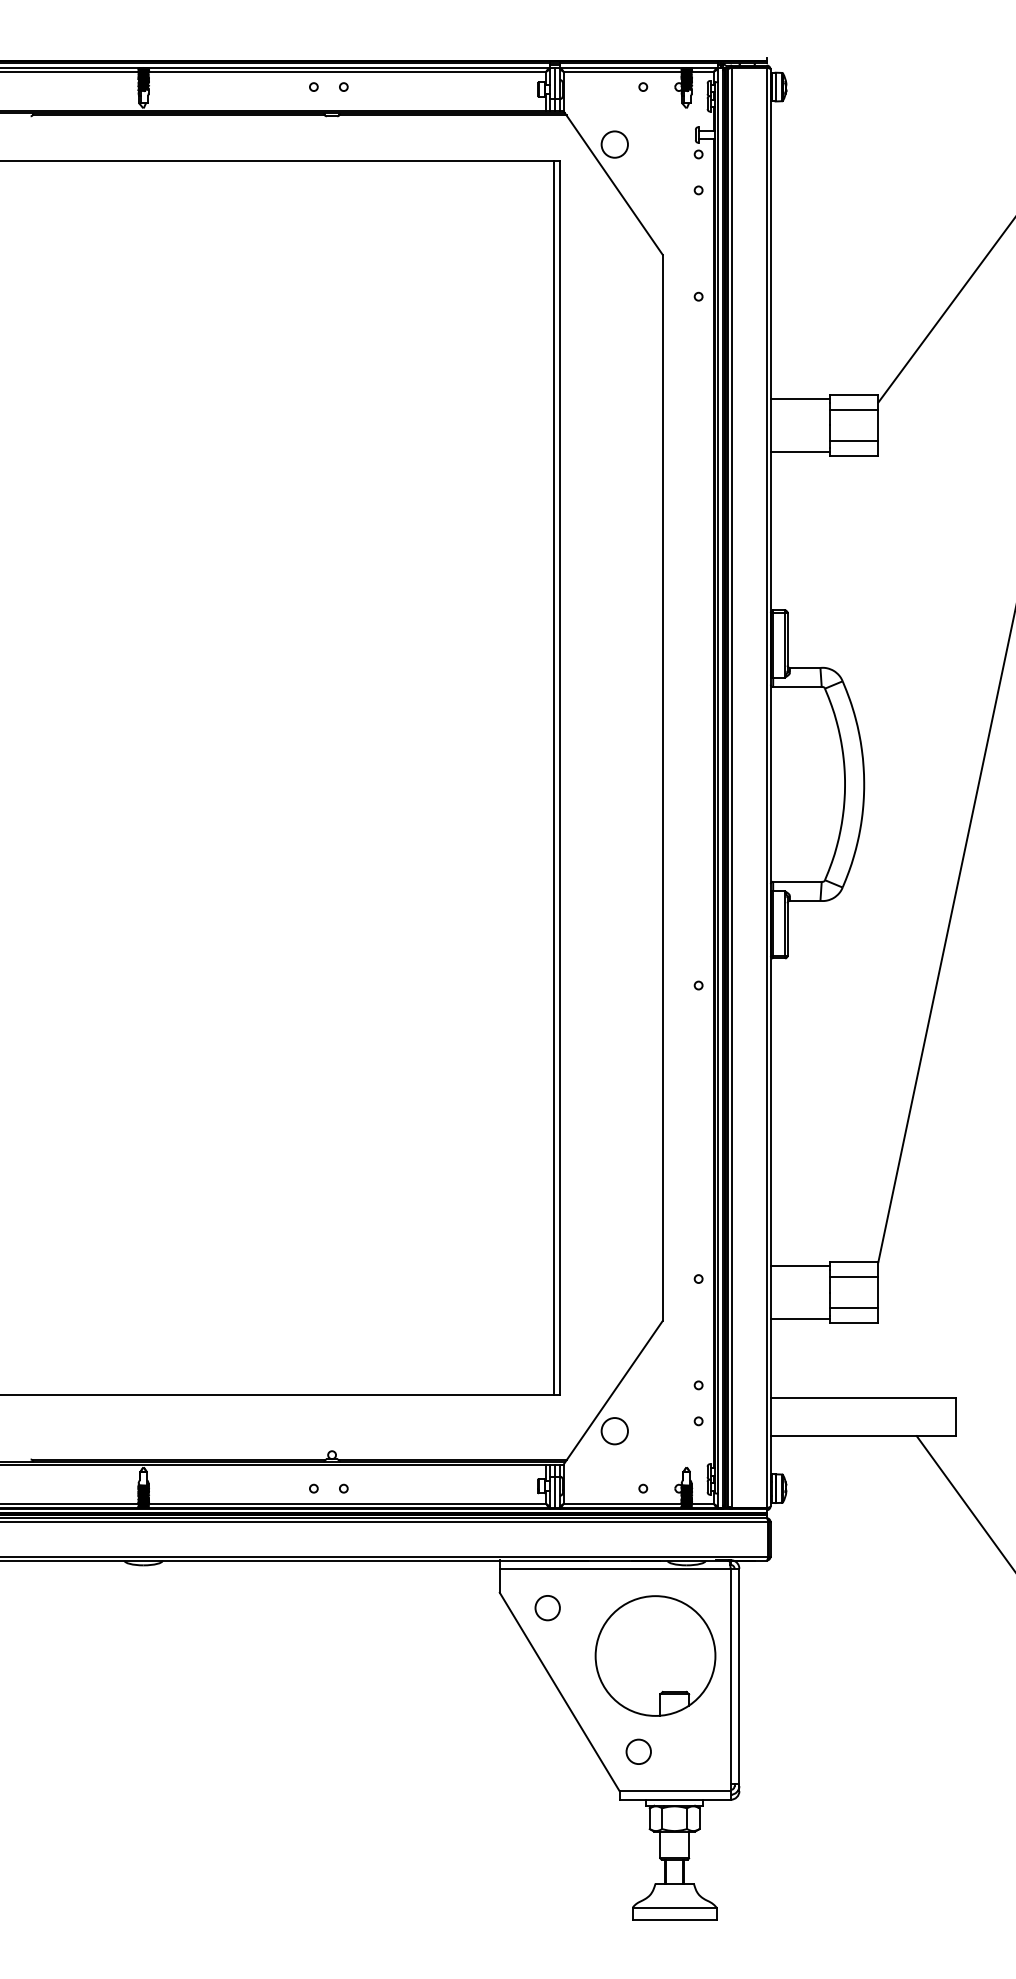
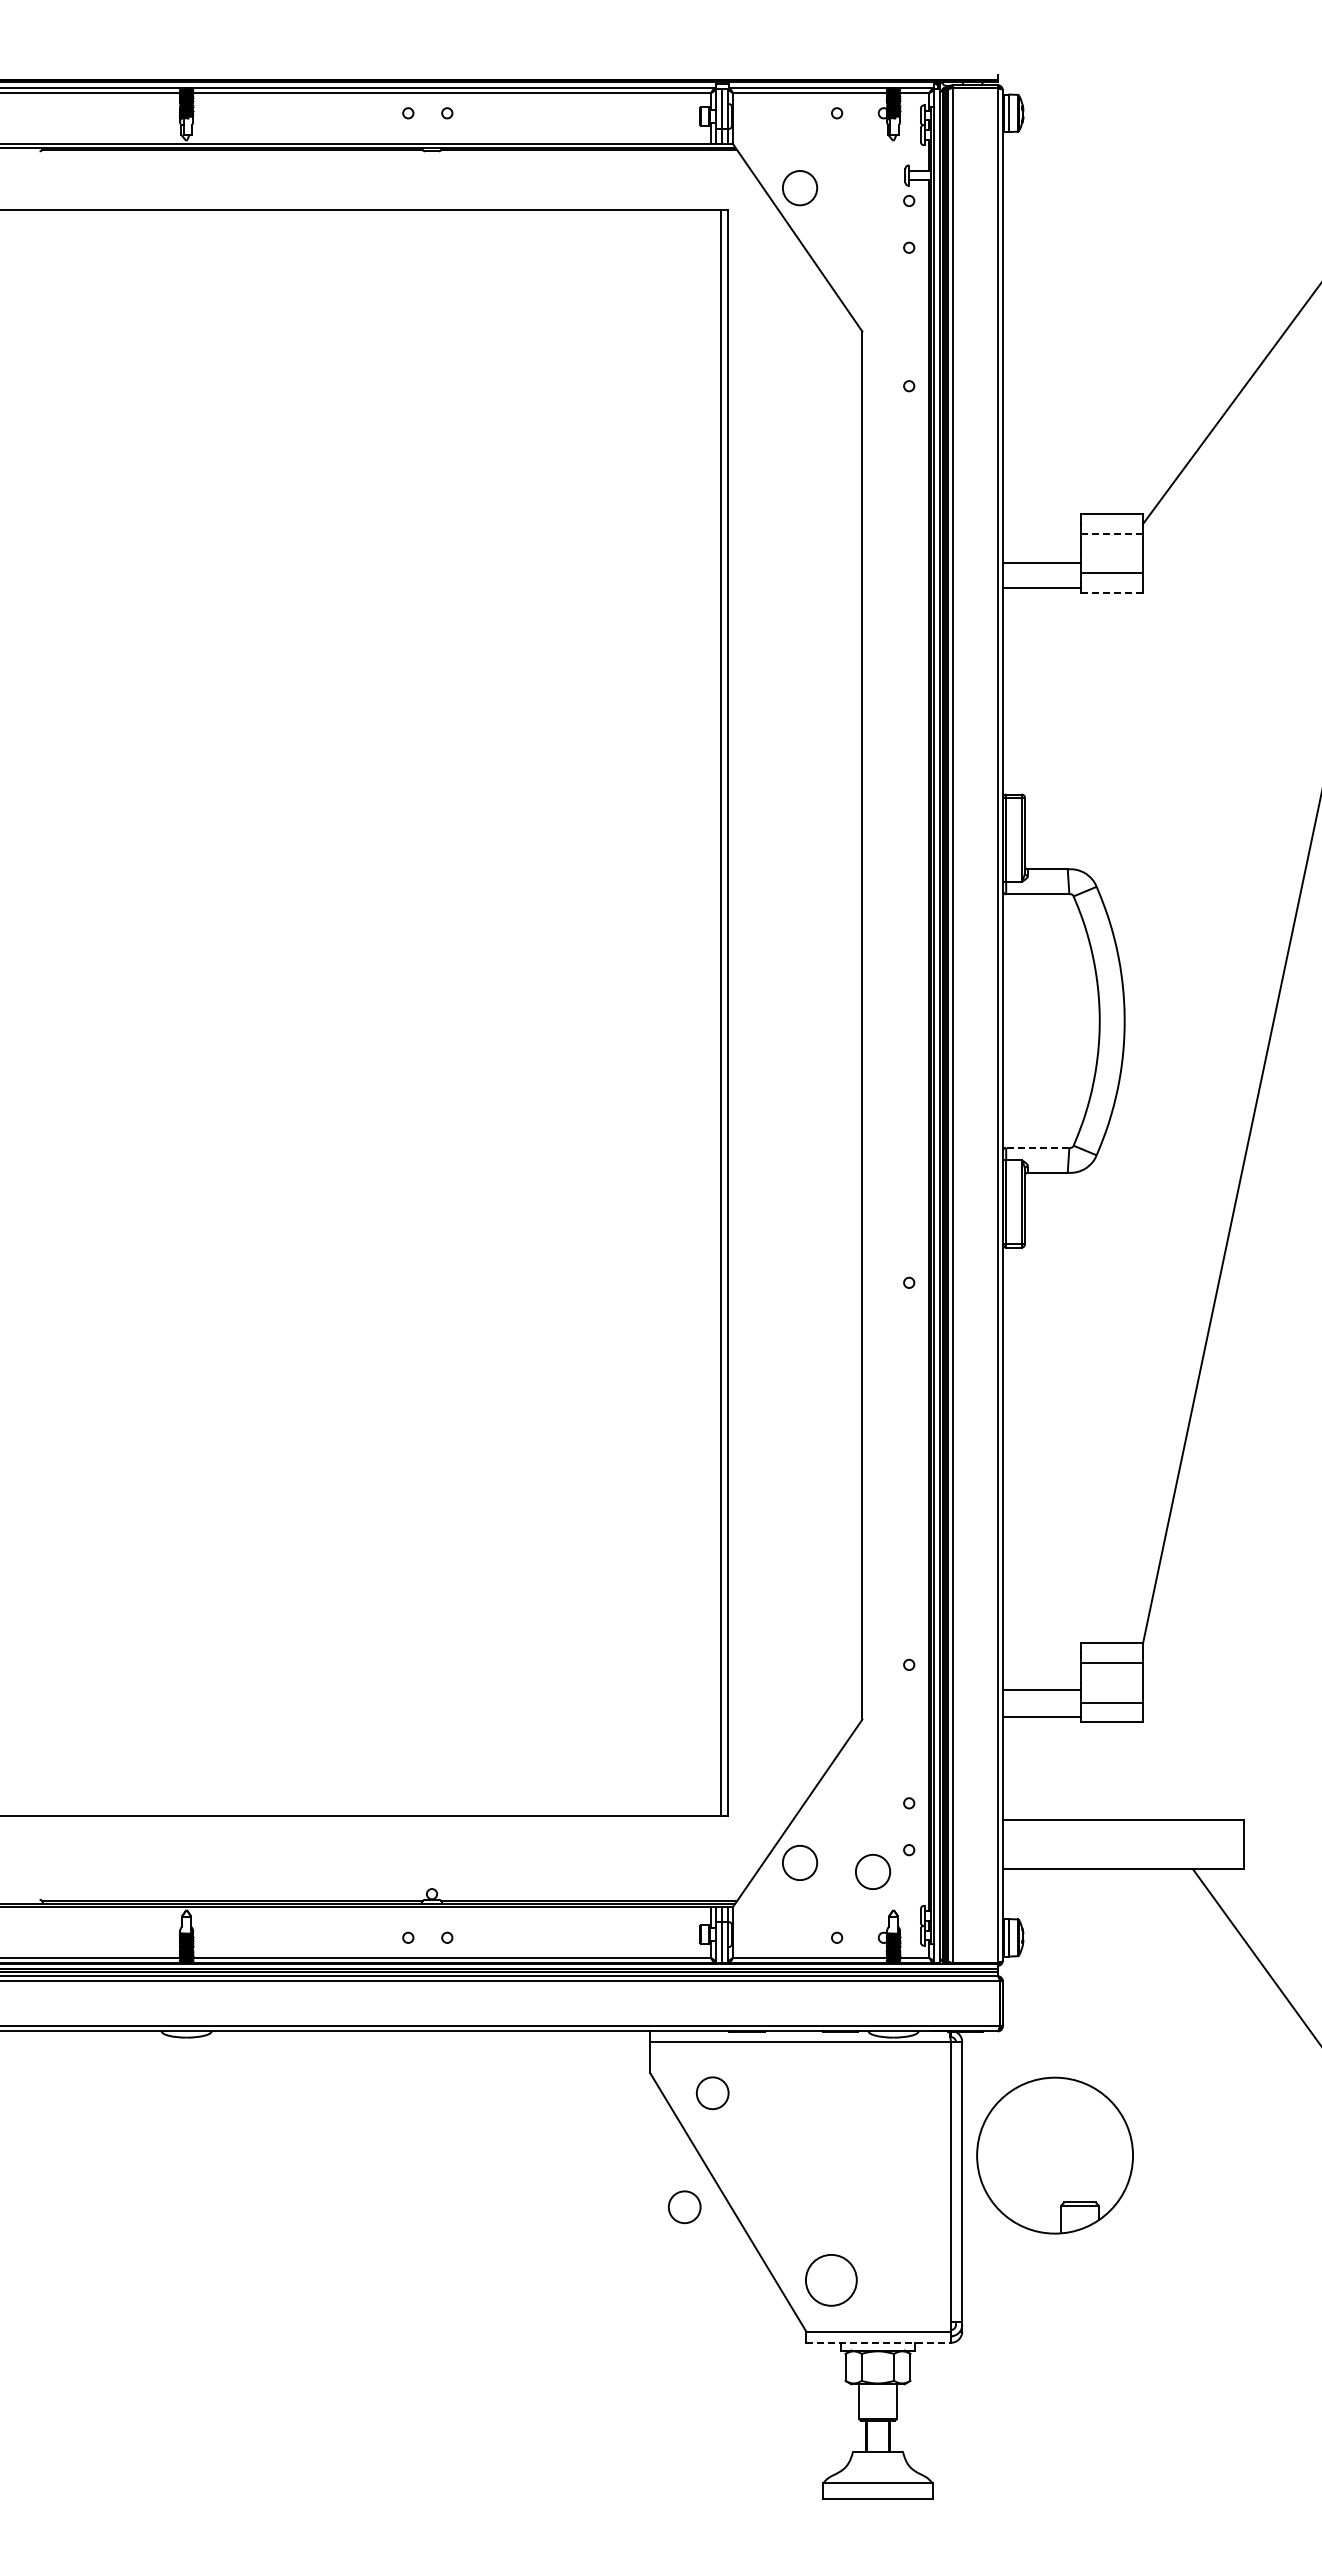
line: (800, 399) -> (1041, 563), moved
line: (854, 409) -> (1112, 533), solid -> dashed
line: (854, 455) -> (1112, 593), solid -> dashed
line: (797, 881) -> (1037, 1147), solid -> dashed
line: (800, 1266) -> (1041, 1690), moved
circle: (671, 1437) -> (873, 1871), added
part: (655, 1655) -> (1054, 2155), moved
circle: (526, 1695) -> (684, 2207), added
circle: (638, 1751) -> (830, 2280), size x1.6
line: (675, 1799) -> (879, 2342), solid -> dashed

